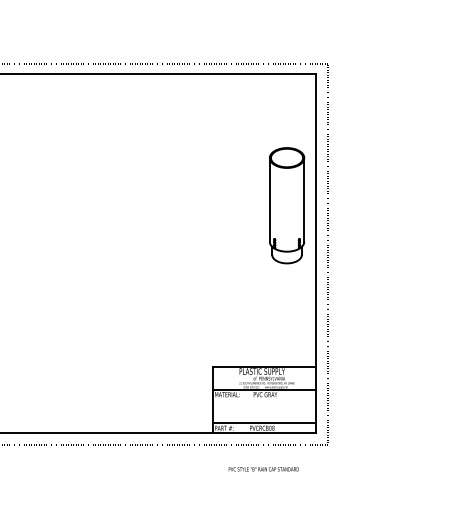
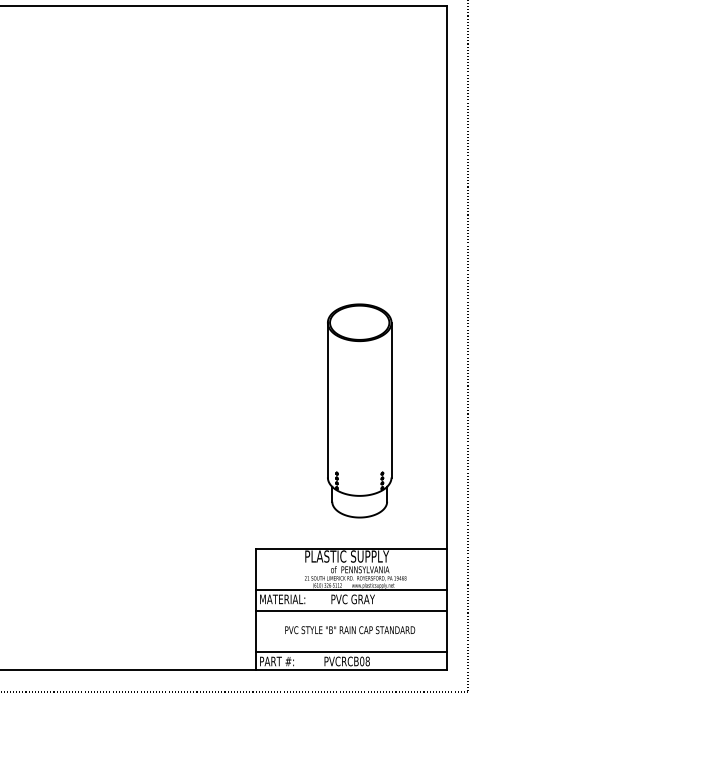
part: (287, 205) -> (360, 410), moved
line: (263, 400) -> (349, 610), added
text: (263, 469) -> (349, 630), moved

